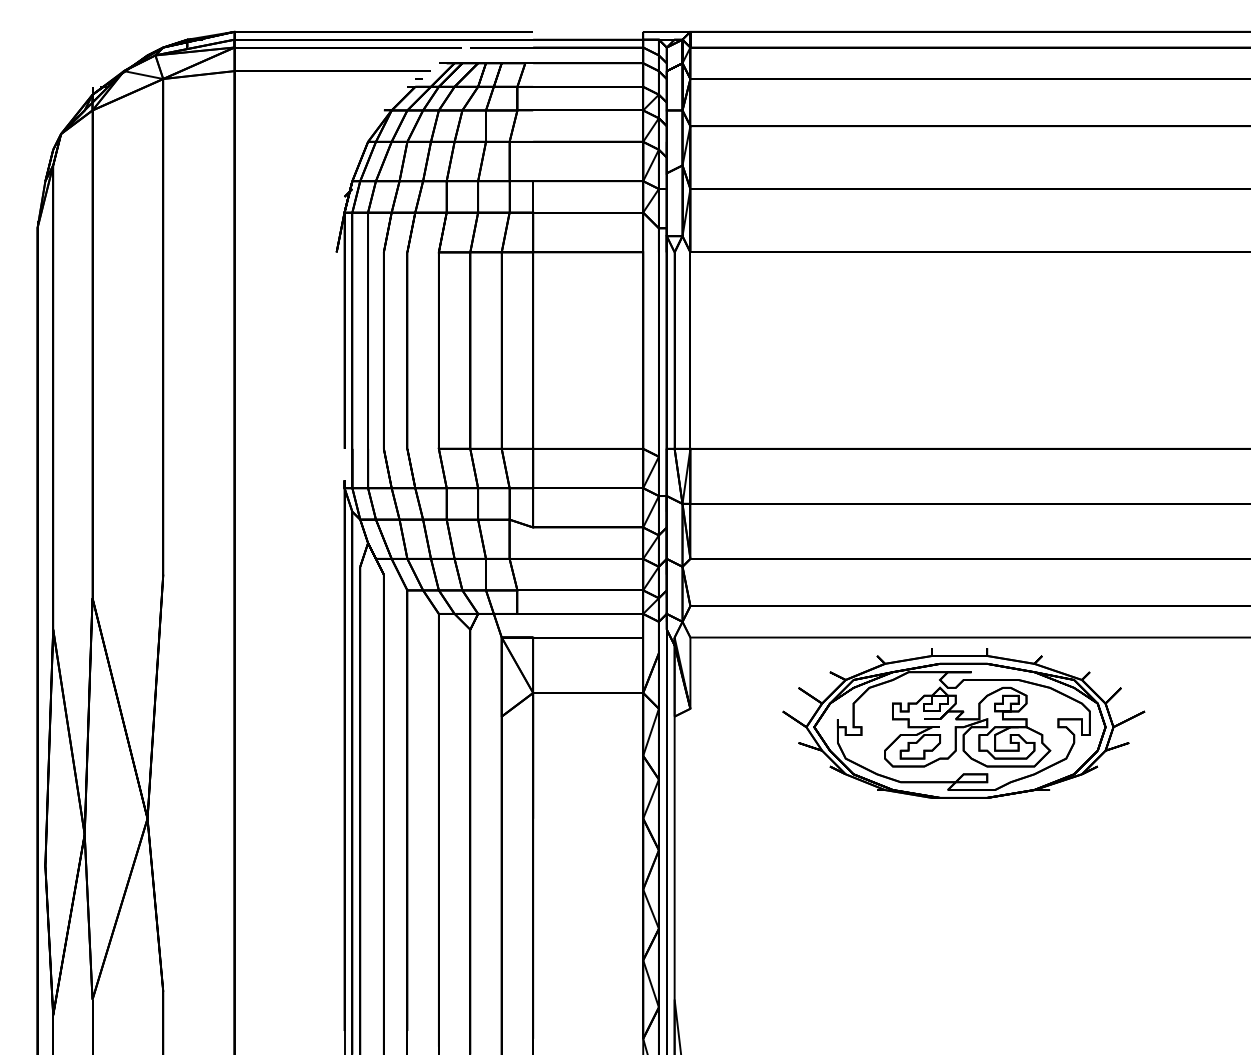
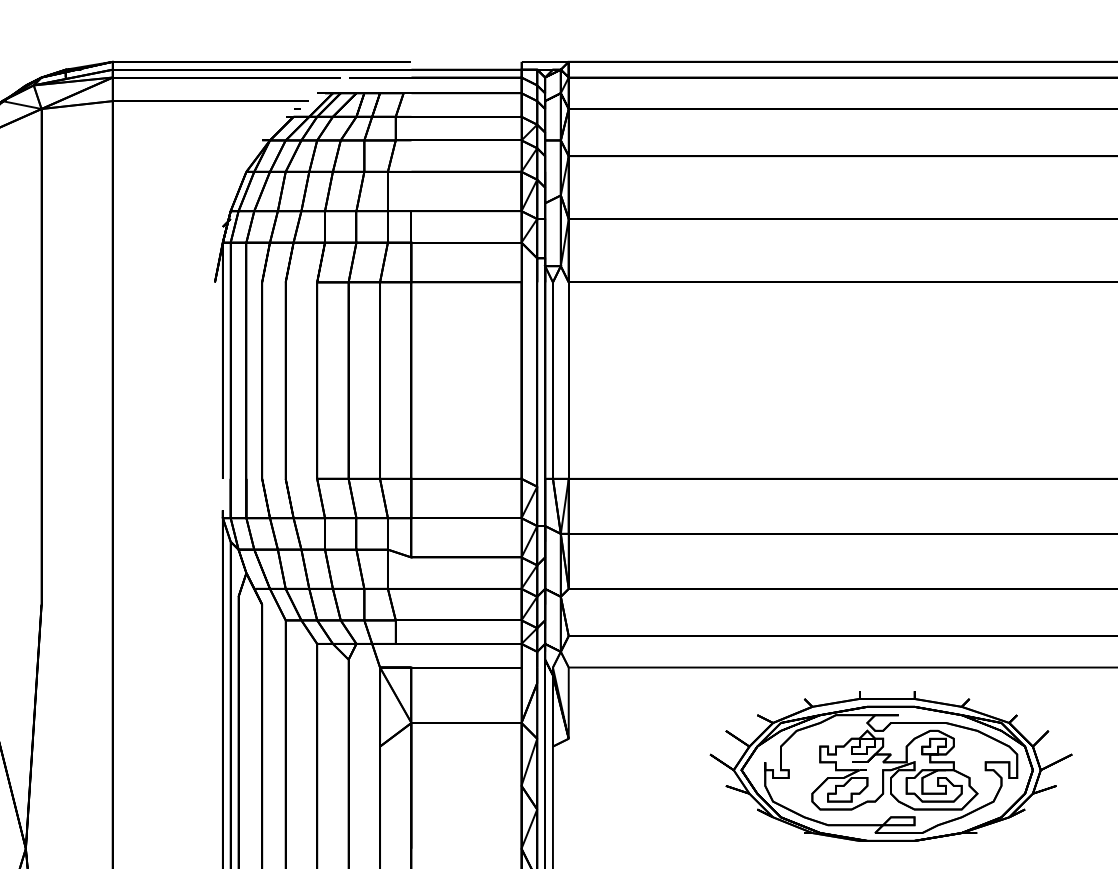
part: (963, 723) -> (890, 766), moved

